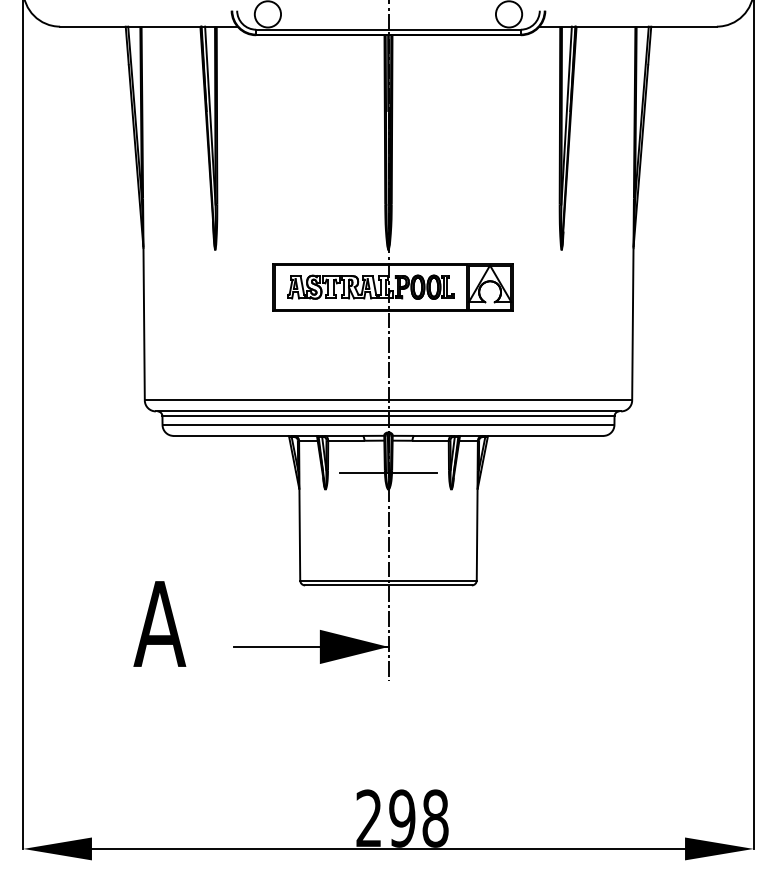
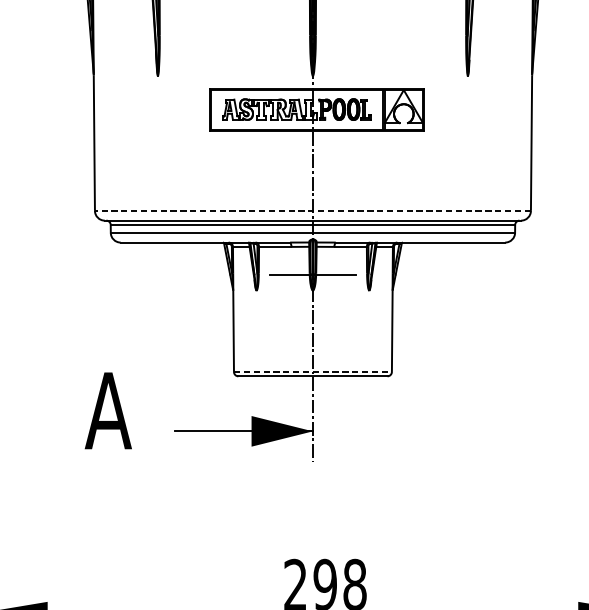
line: (388, 400) -> (312, 210), solid -> dashed
line: (388, 580) -> (312, 371), solid -> dashed

